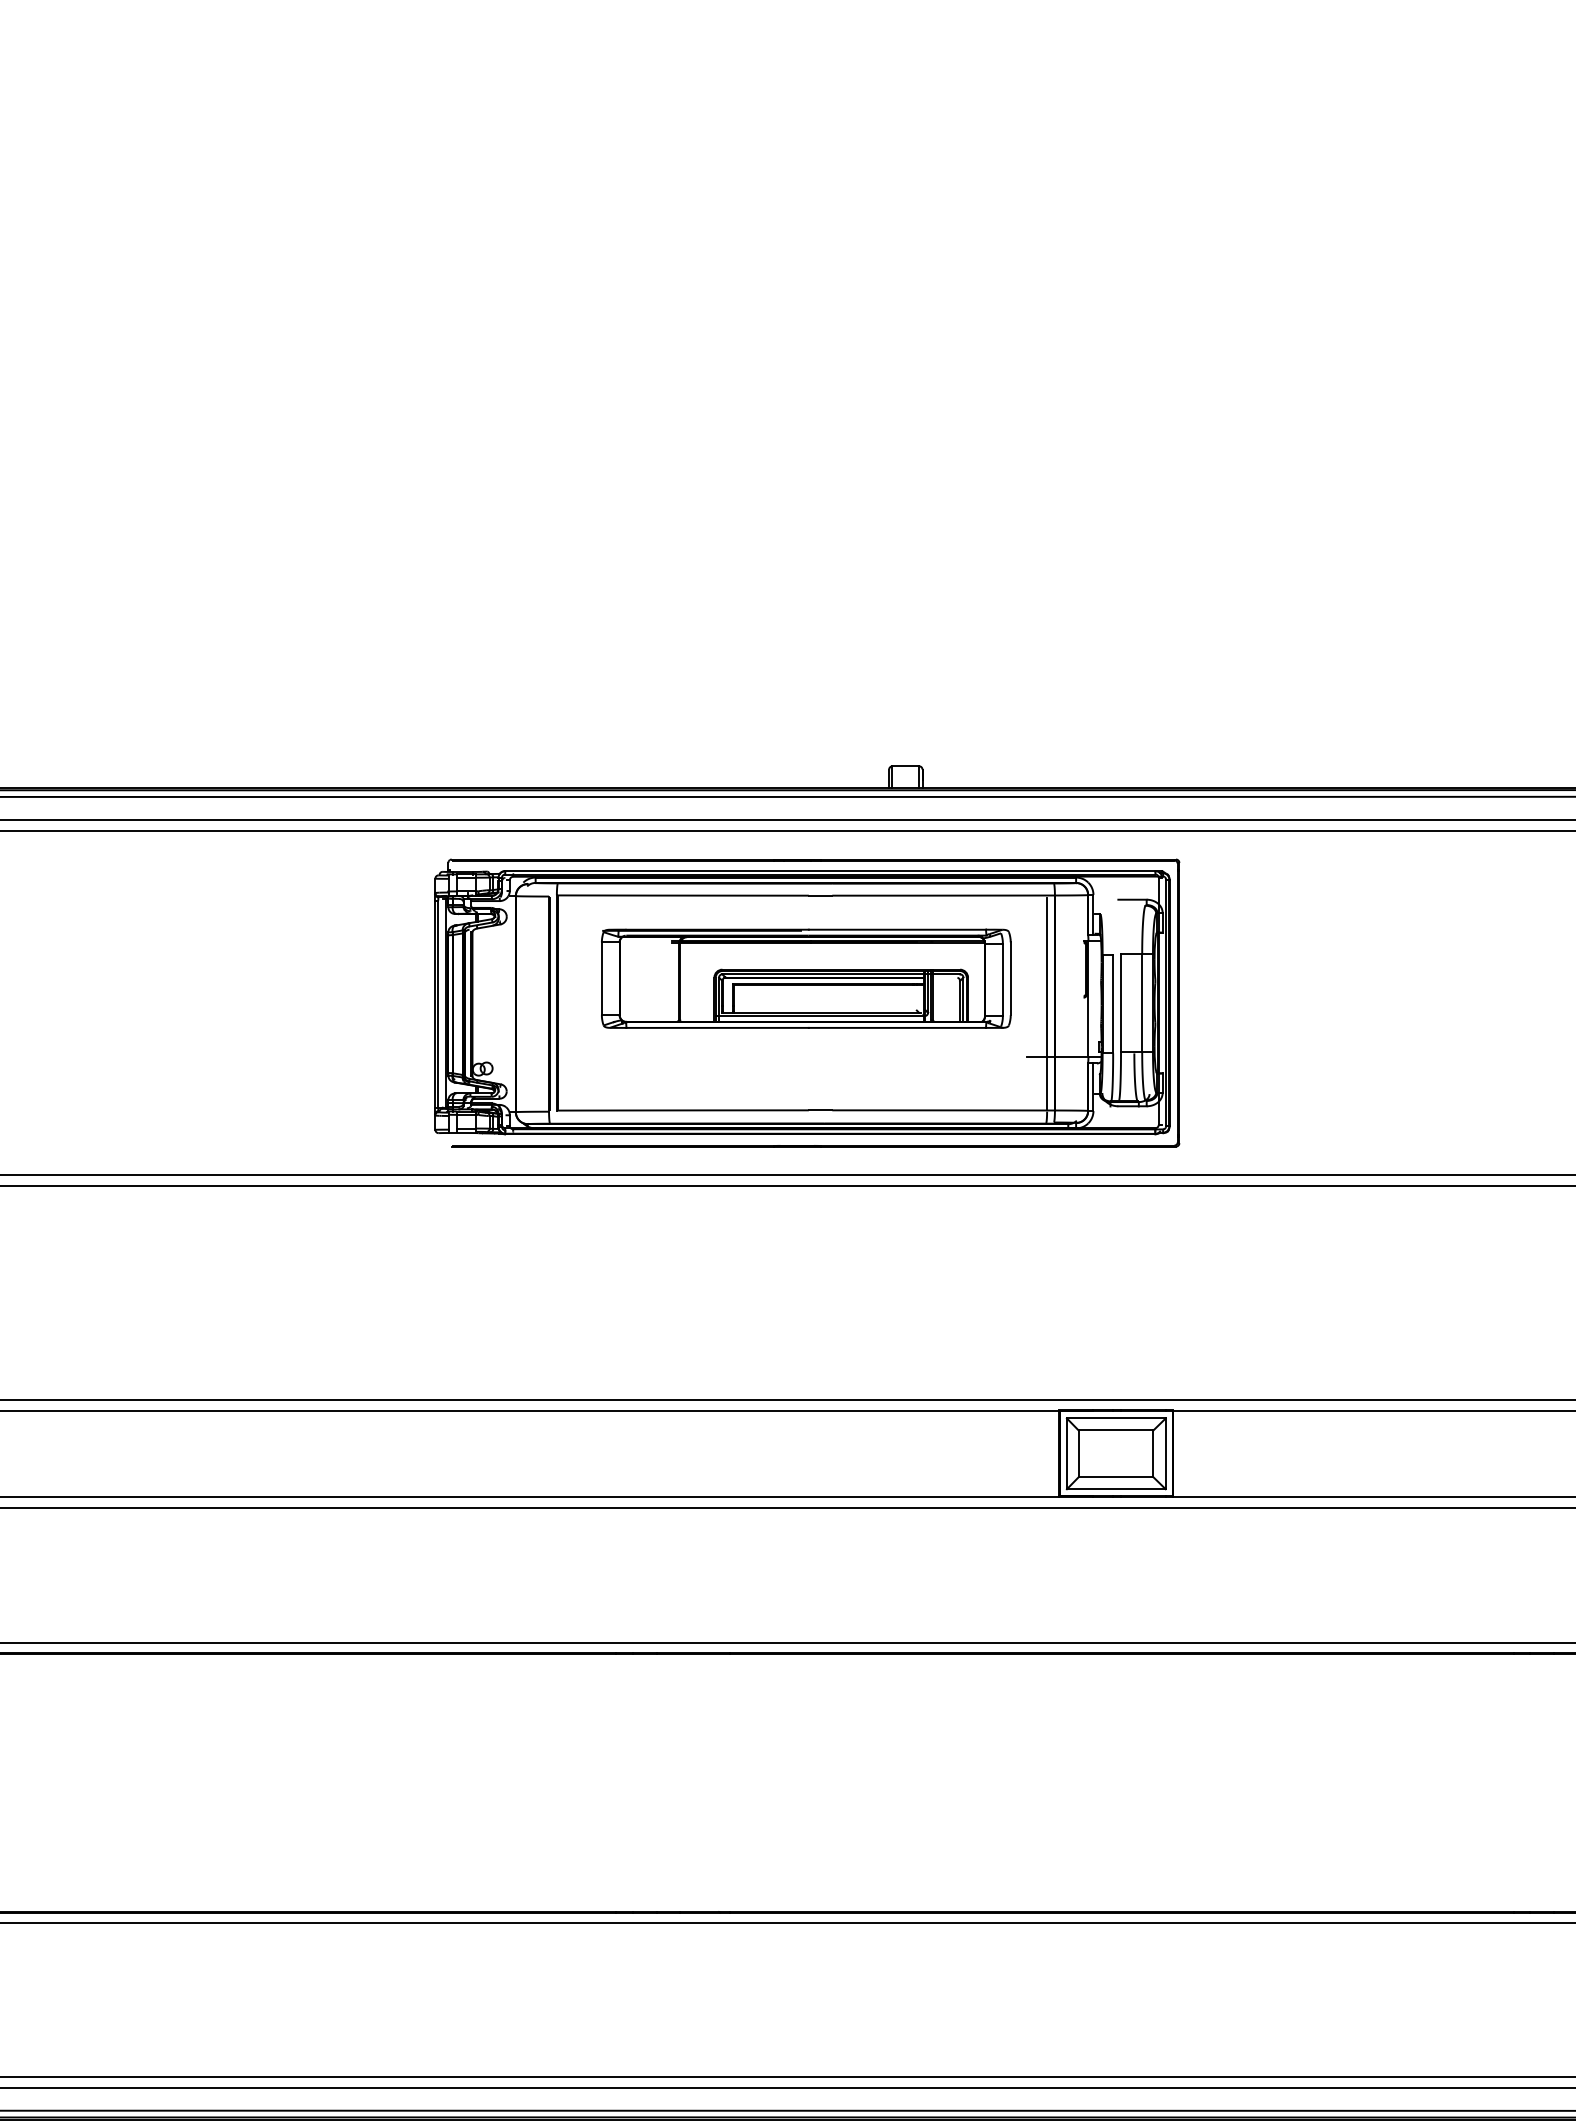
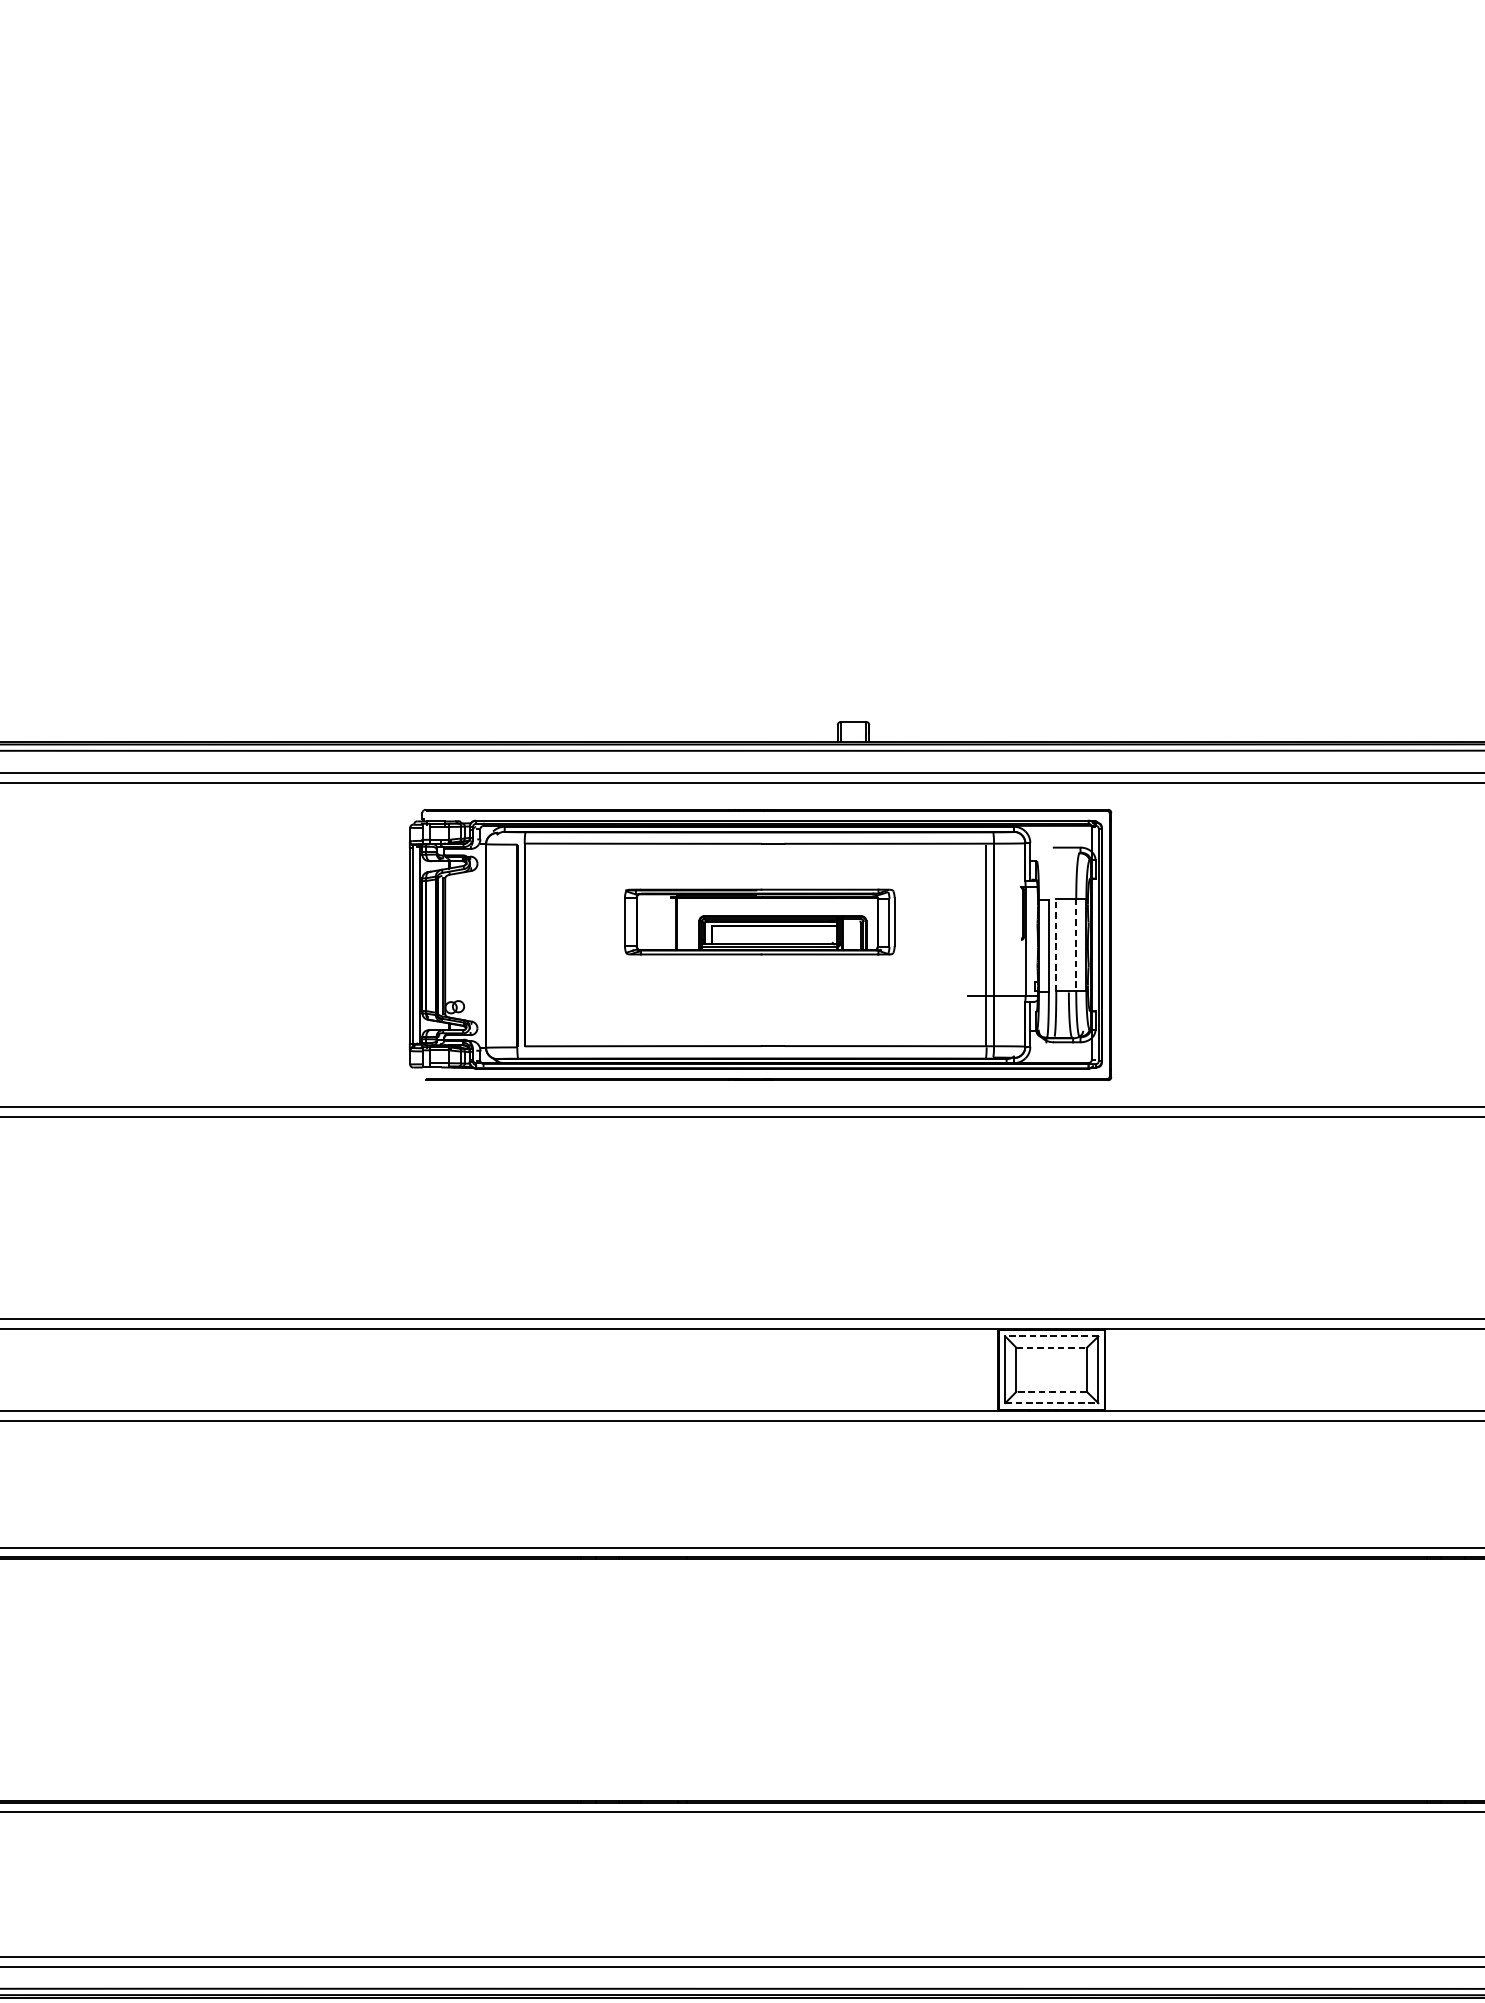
part: (806, 978) -> (759, 921), size x0.7
line: (1121, 1002) -> (1056, 944), solid -> dashed
line: (1142, 1003) -> (1076, 945), solid -> dashed
line: (1115, 1418) -> (1051, 1336), solid -> dashed
line: (1116, 1430) -> (1052, 1347), solid -> dashed
line: (1115, 1477) -> (1051, 1392), solid -> dashed
line: (1116, 1489) -> (1052, 1403), solid -> dashed

